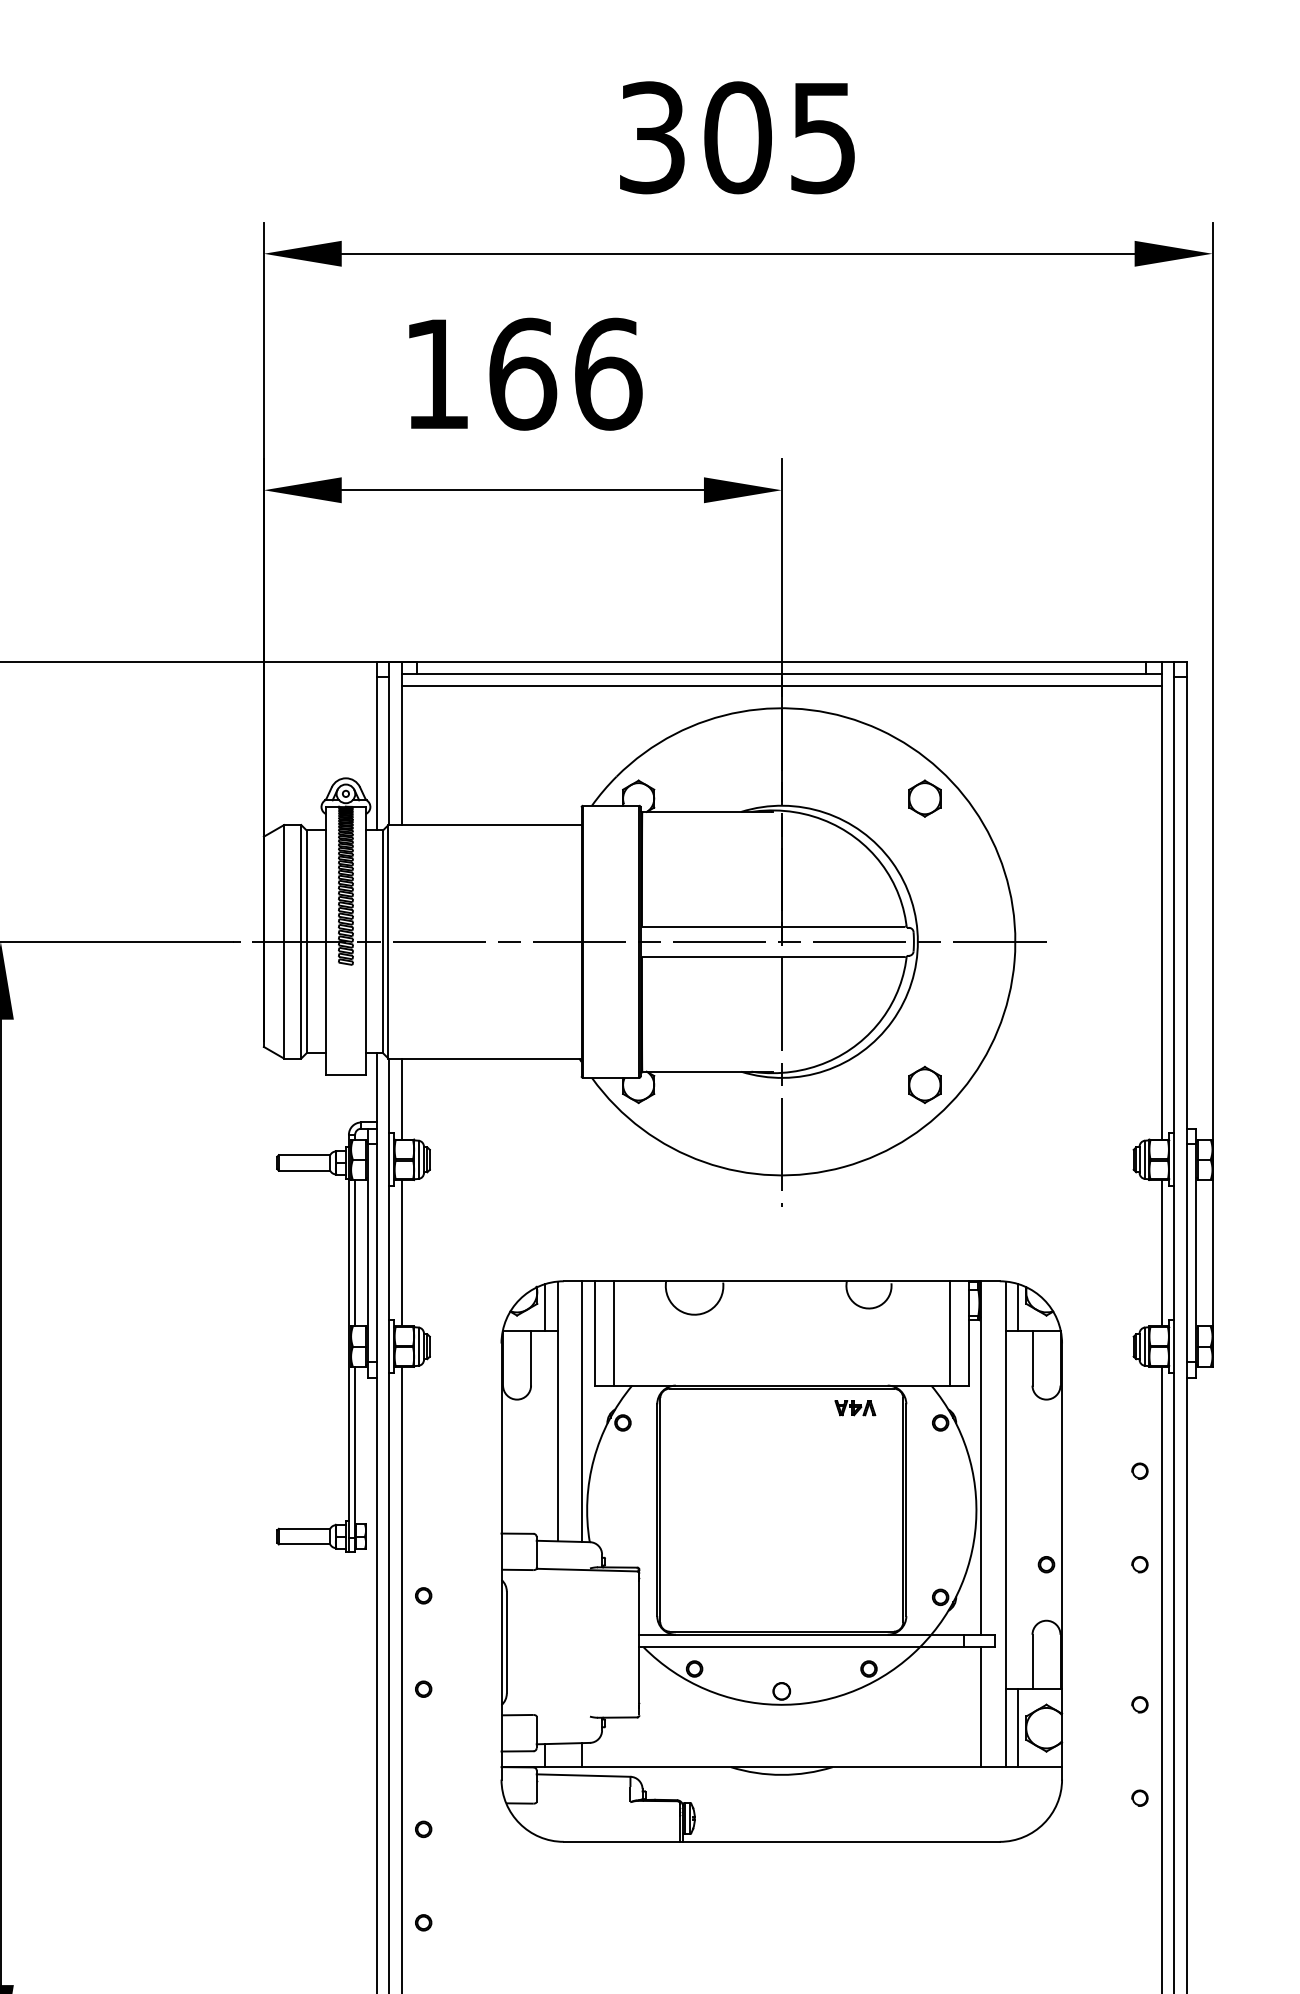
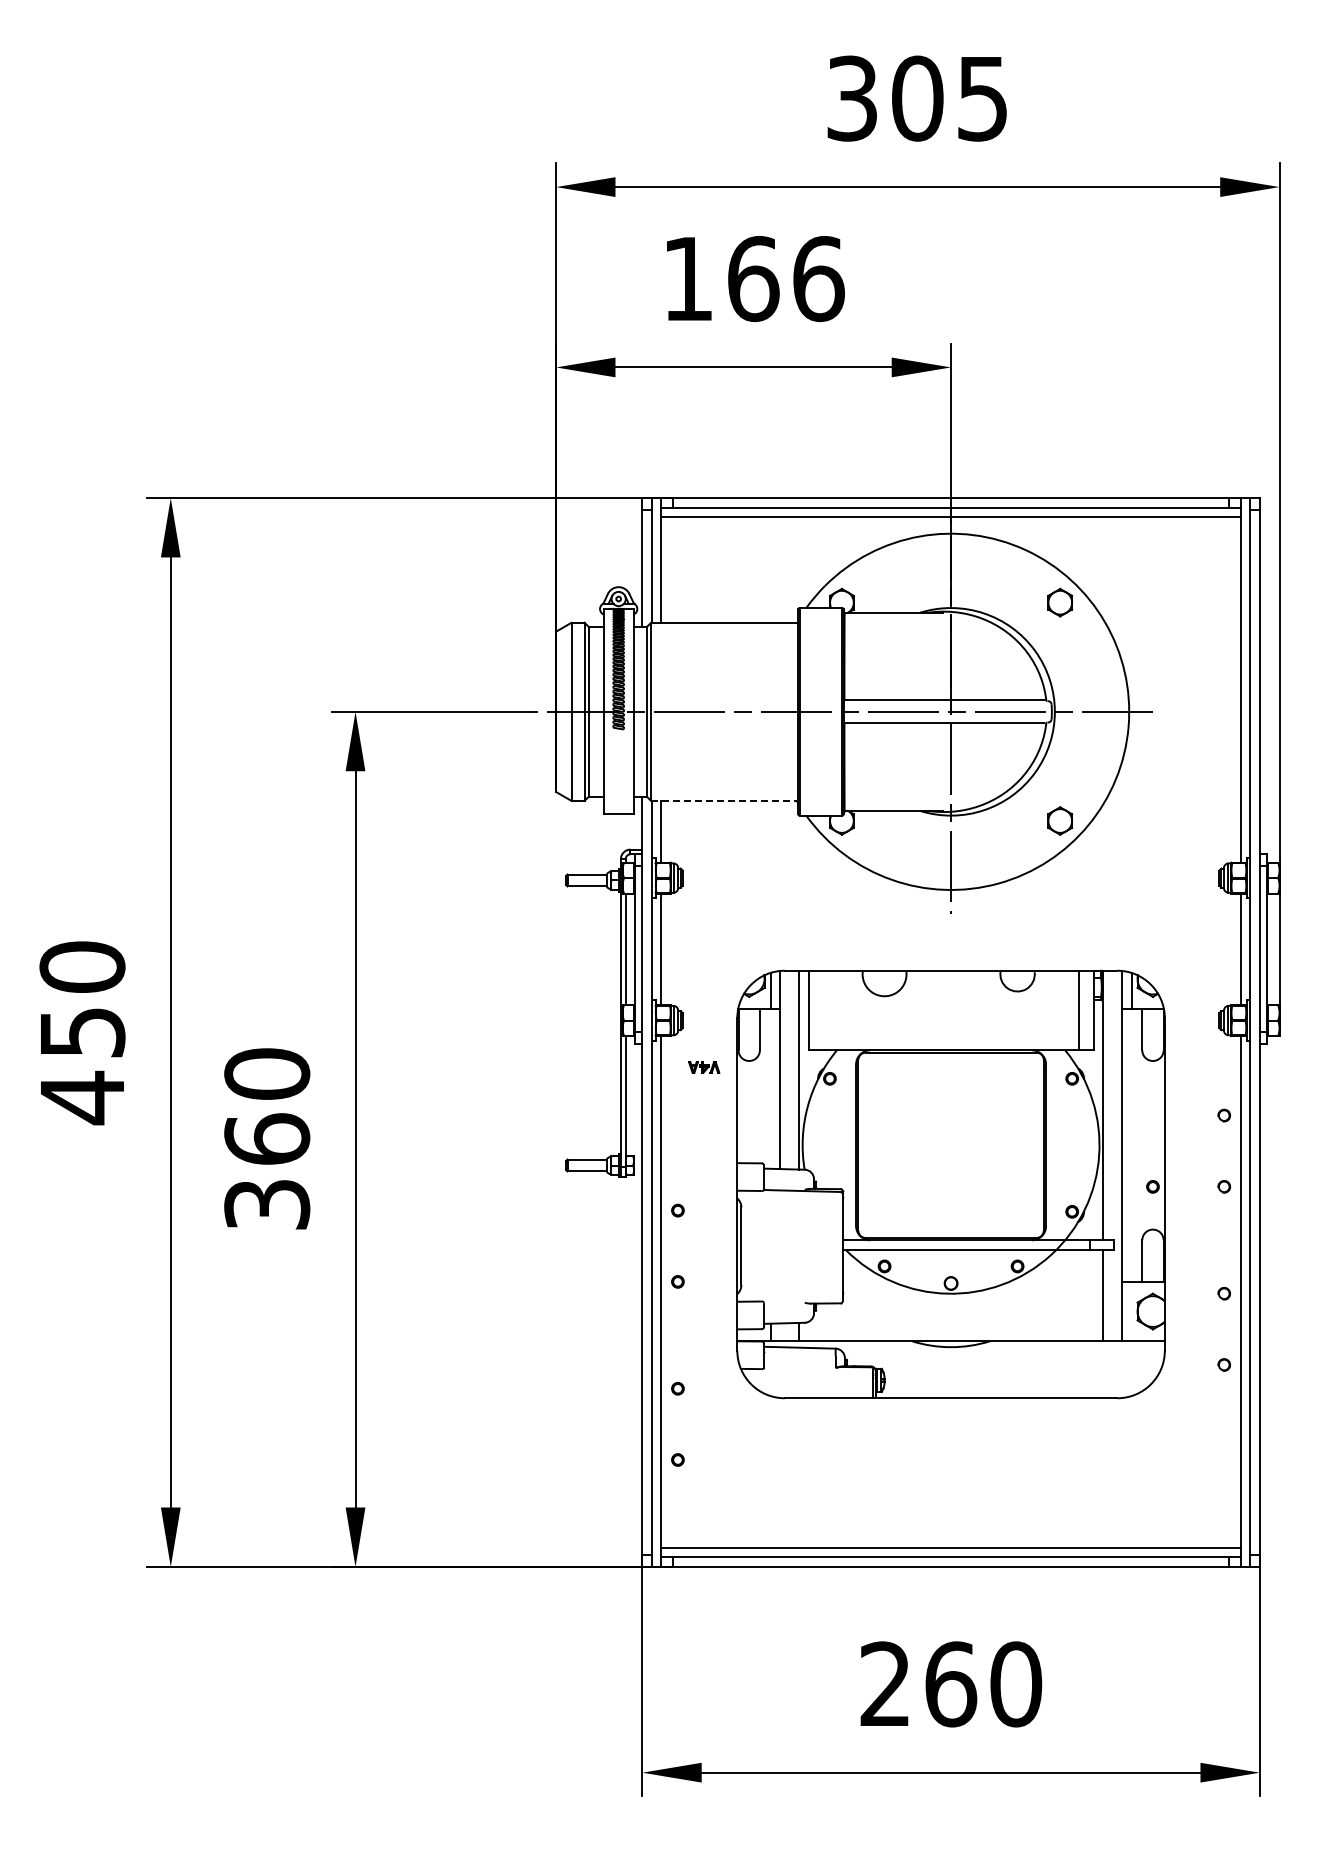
line: (484, 1058) -> (724, 800), solid -> dashed
line: (613, 1333) -> (822, 1010), removed
part: (855, 1408) -> (704, 1067), moved
line: (1018, 1728) -> (1131, 1311), removed

